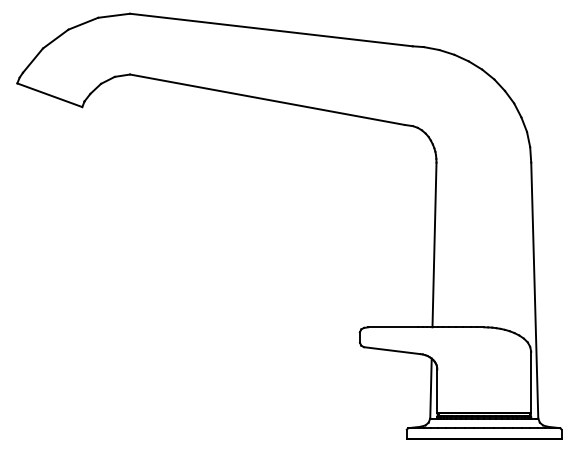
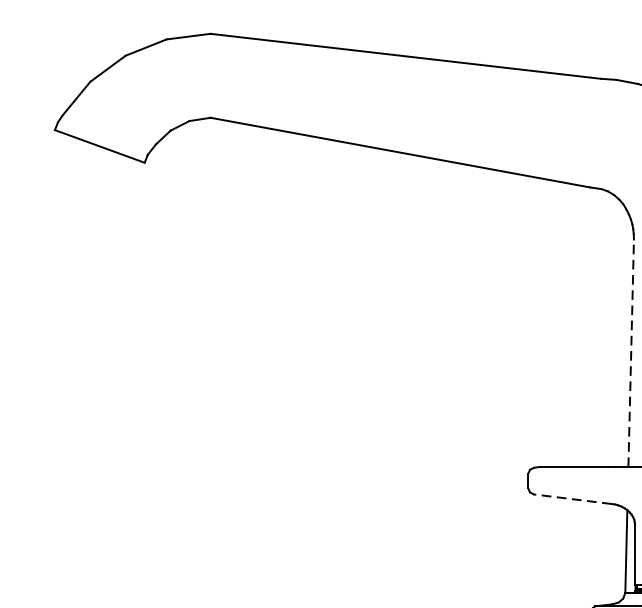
line: (434, 244) -> (631, 352), solid -> dashed
line: (391, 350) -> (571, 499), solid -> dashed

